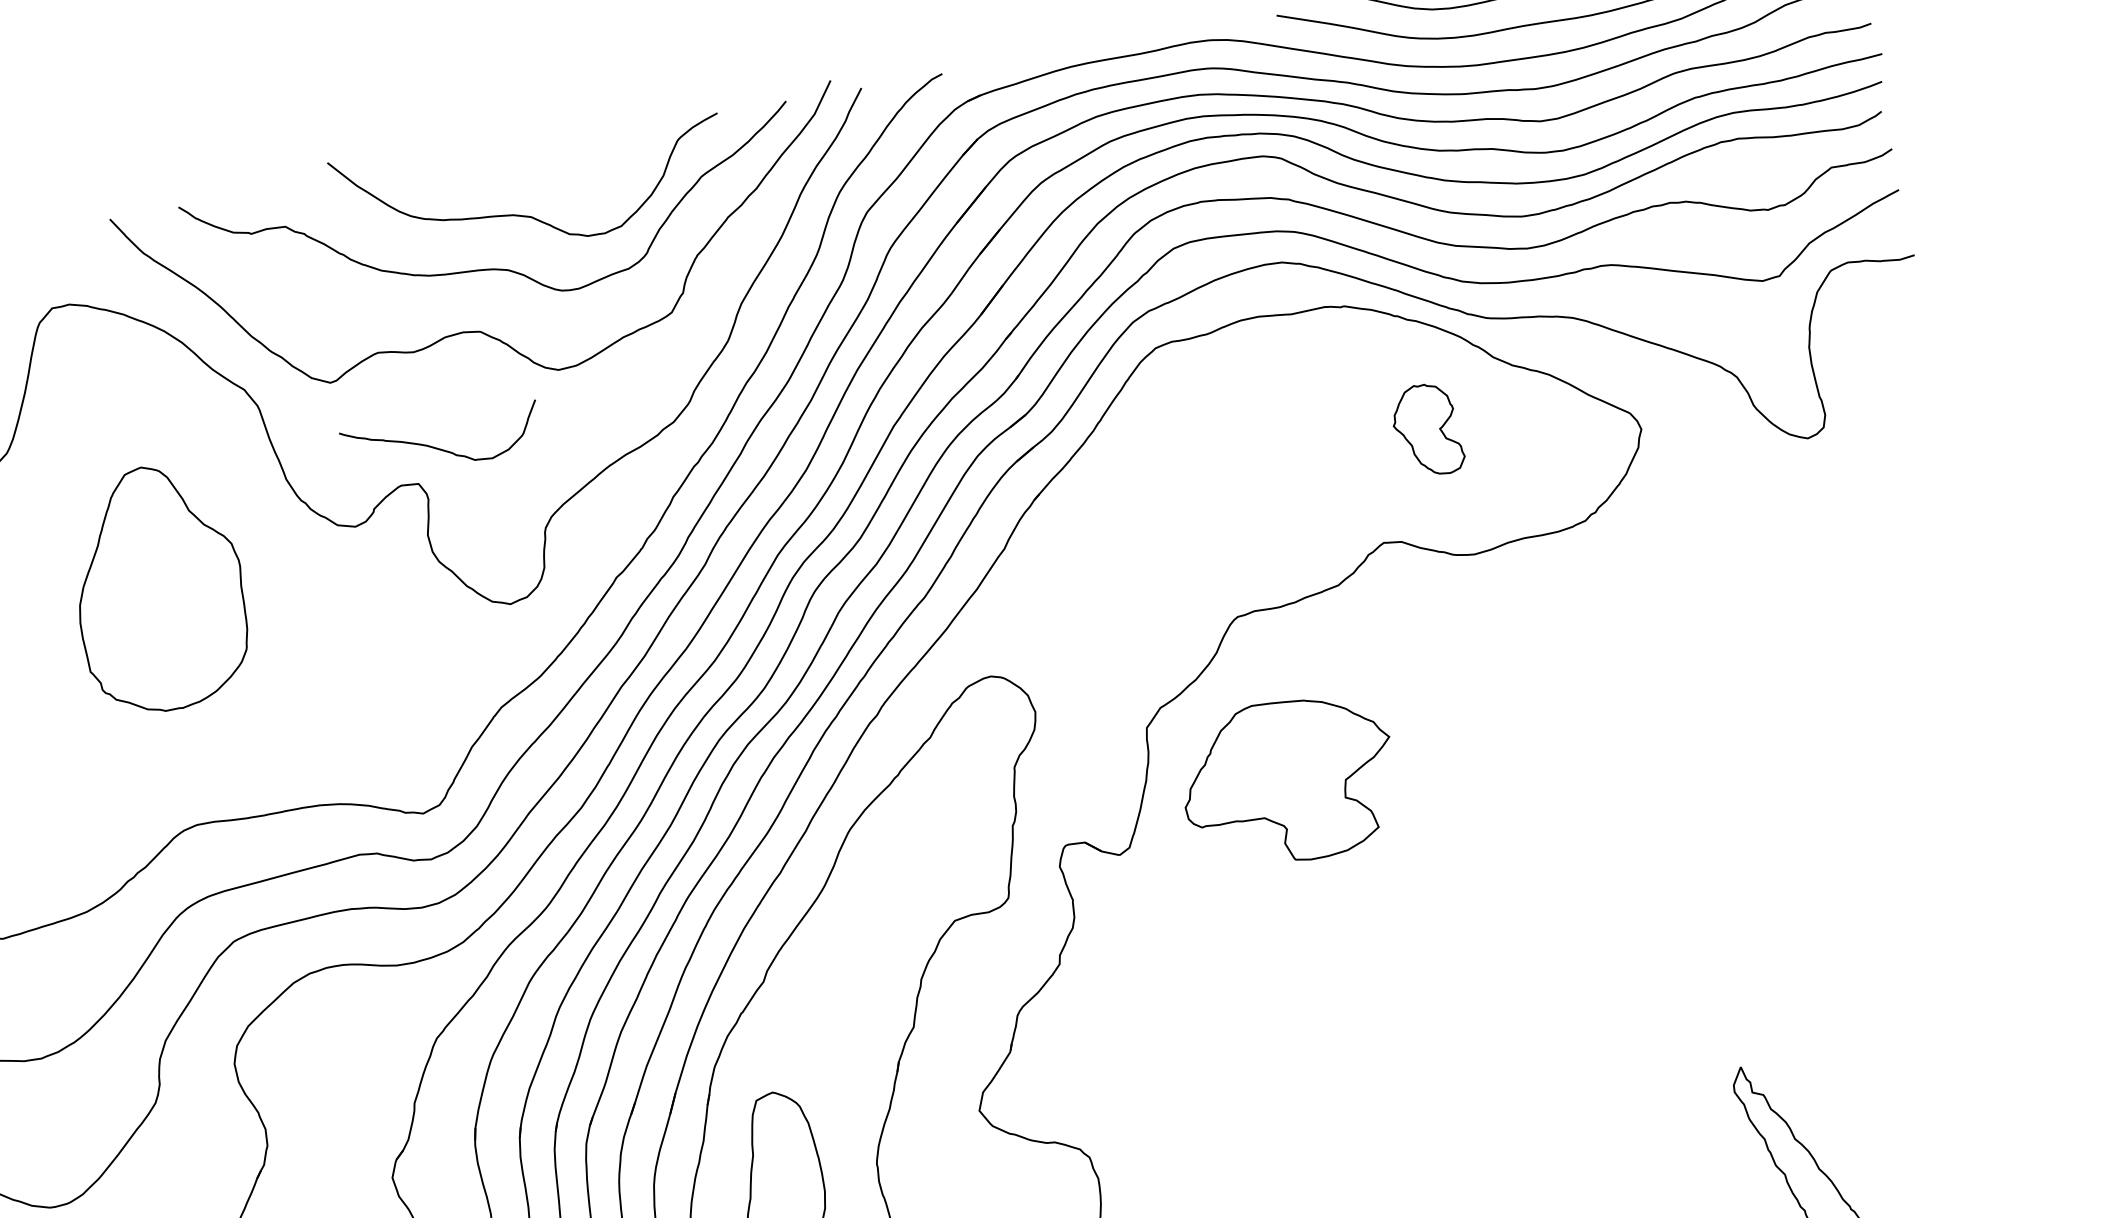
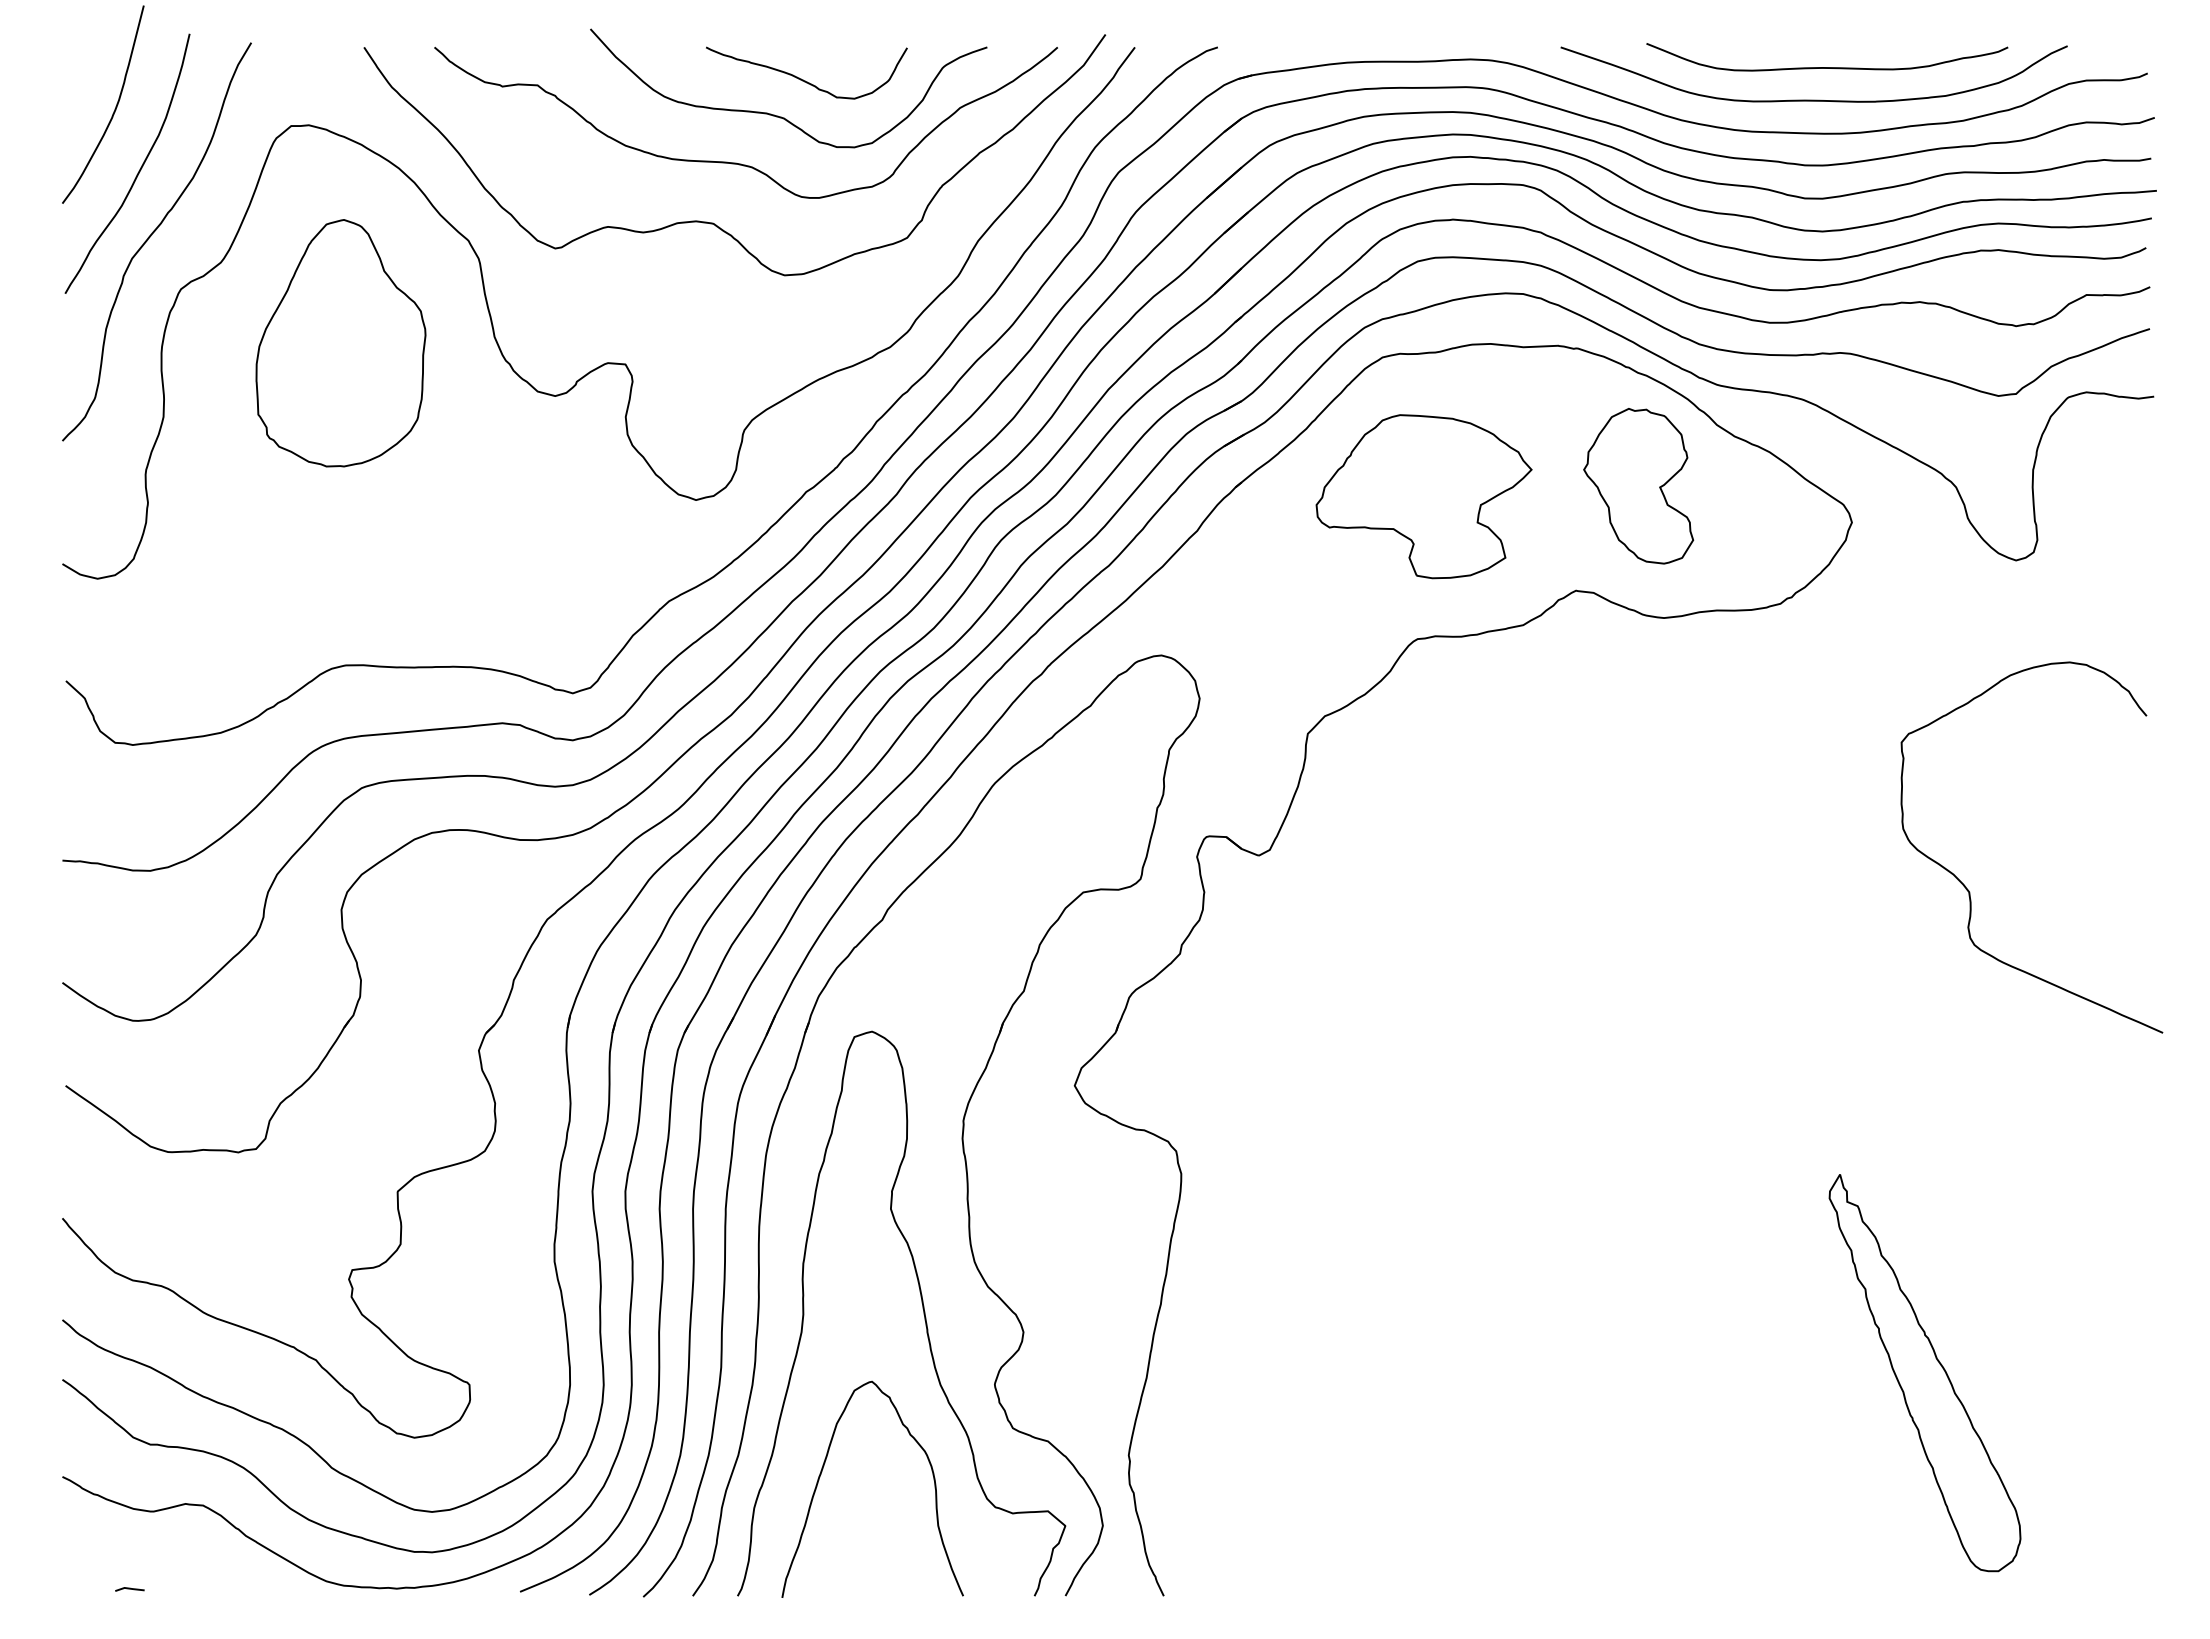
part: (1427, 430) -> (1638, 486), size x1.67
curve: (439, 448) -> (803, 79), moved
part: (158, 588) -> (340, 343), moved
curve: (1818, 768) -> (1969, 890), added
part: (1288, 781) -> (1423, 496), moved

